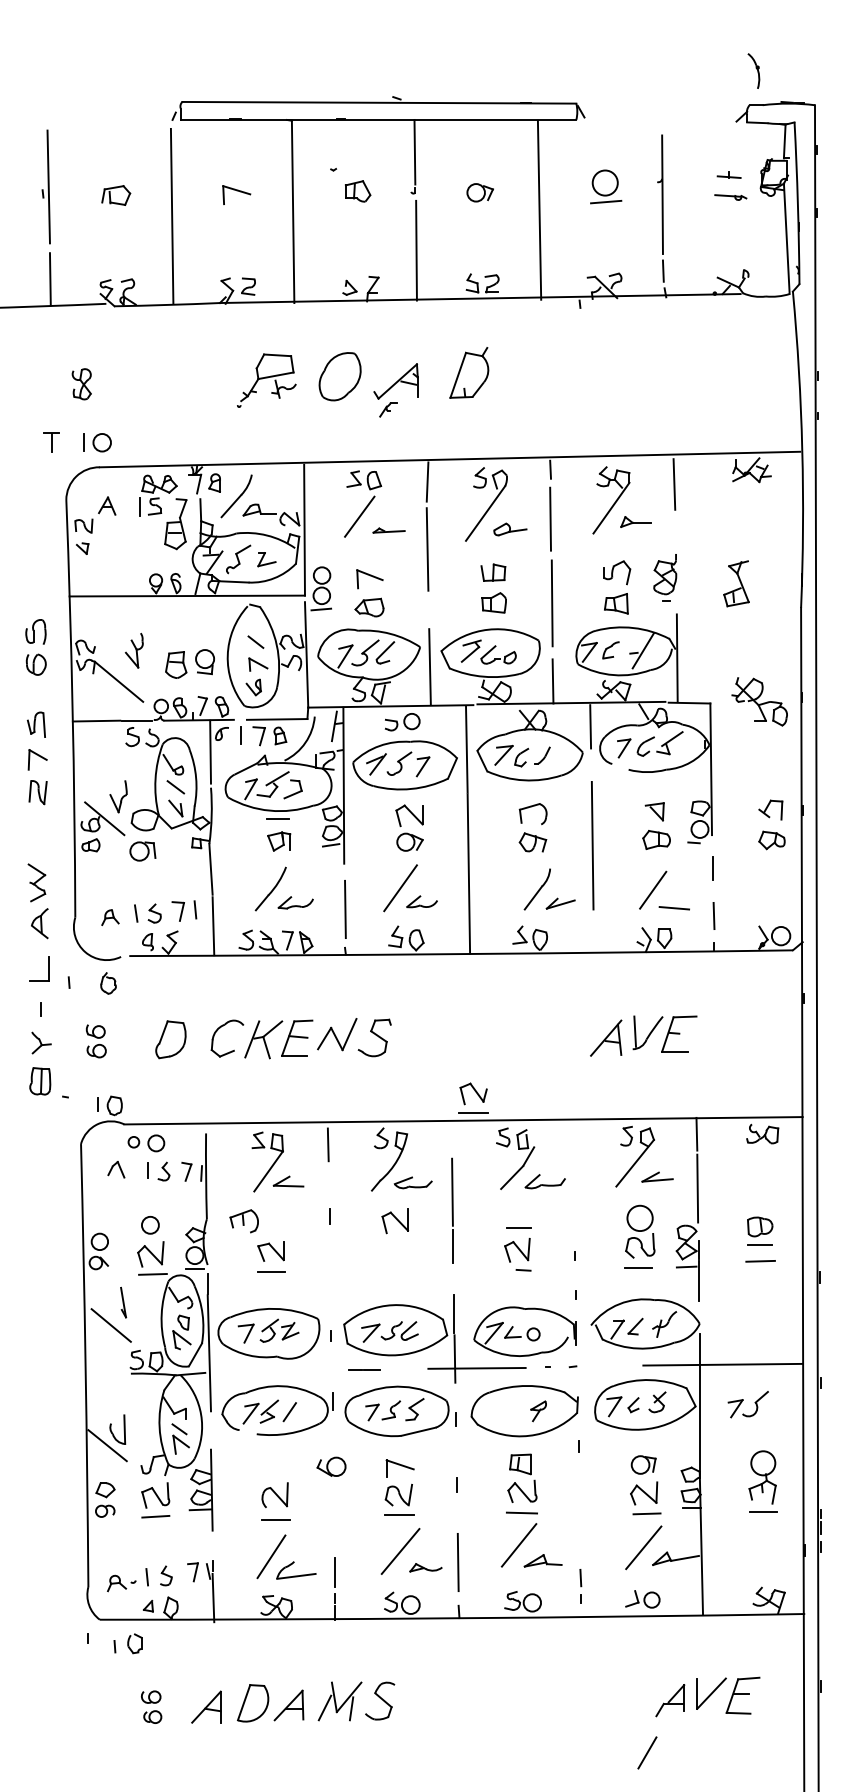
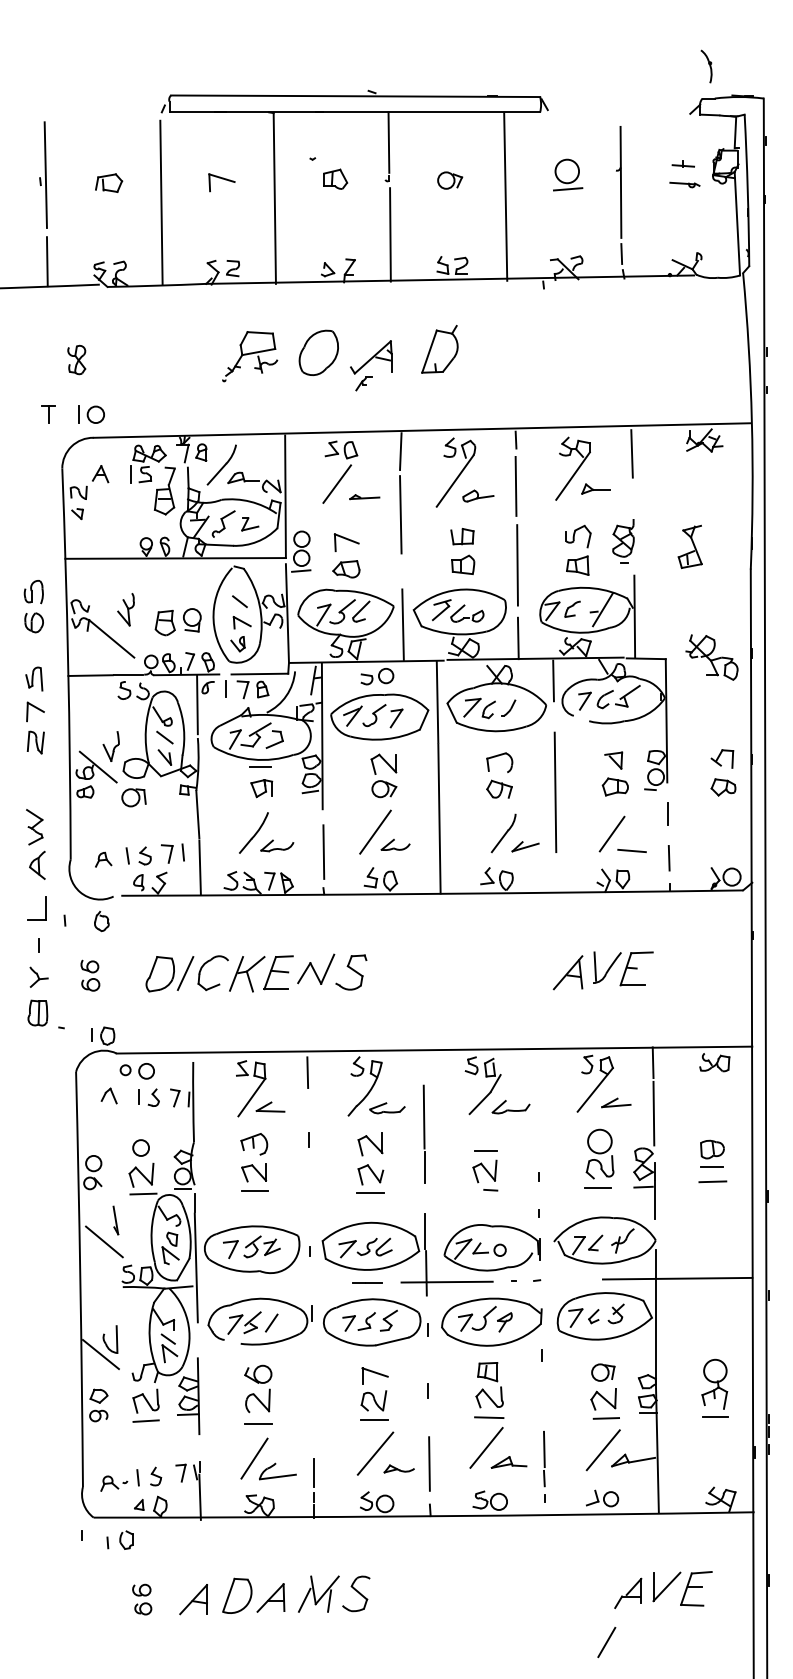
line: (197, 1038) -> (185, 973), added
part: (473, 1097) -> (370, 1178), moved
part: (243, 1221) -> (253, 1144), moved
line: (364, 1369) -> (366, 1283), moved
part: (747, 1404) -> (476, 1318), moved
part: (331, 1466) -> (258, 1374), moved
line: (580, 1546) -> (544, 1449), added

